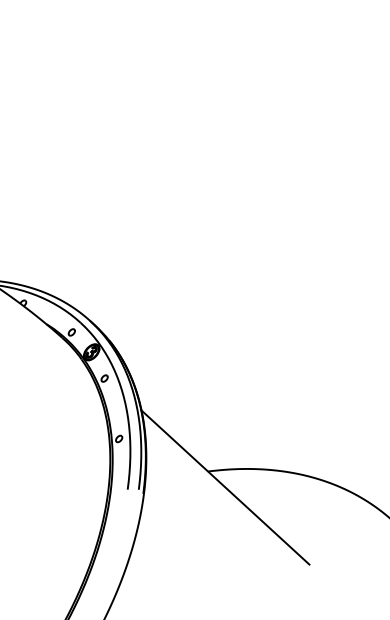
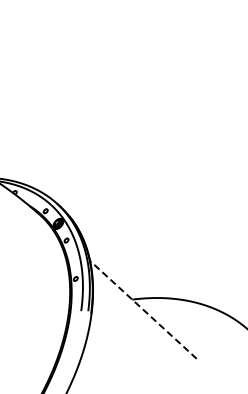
line: (225, 487) -> (143, 309), solid -> dashed

